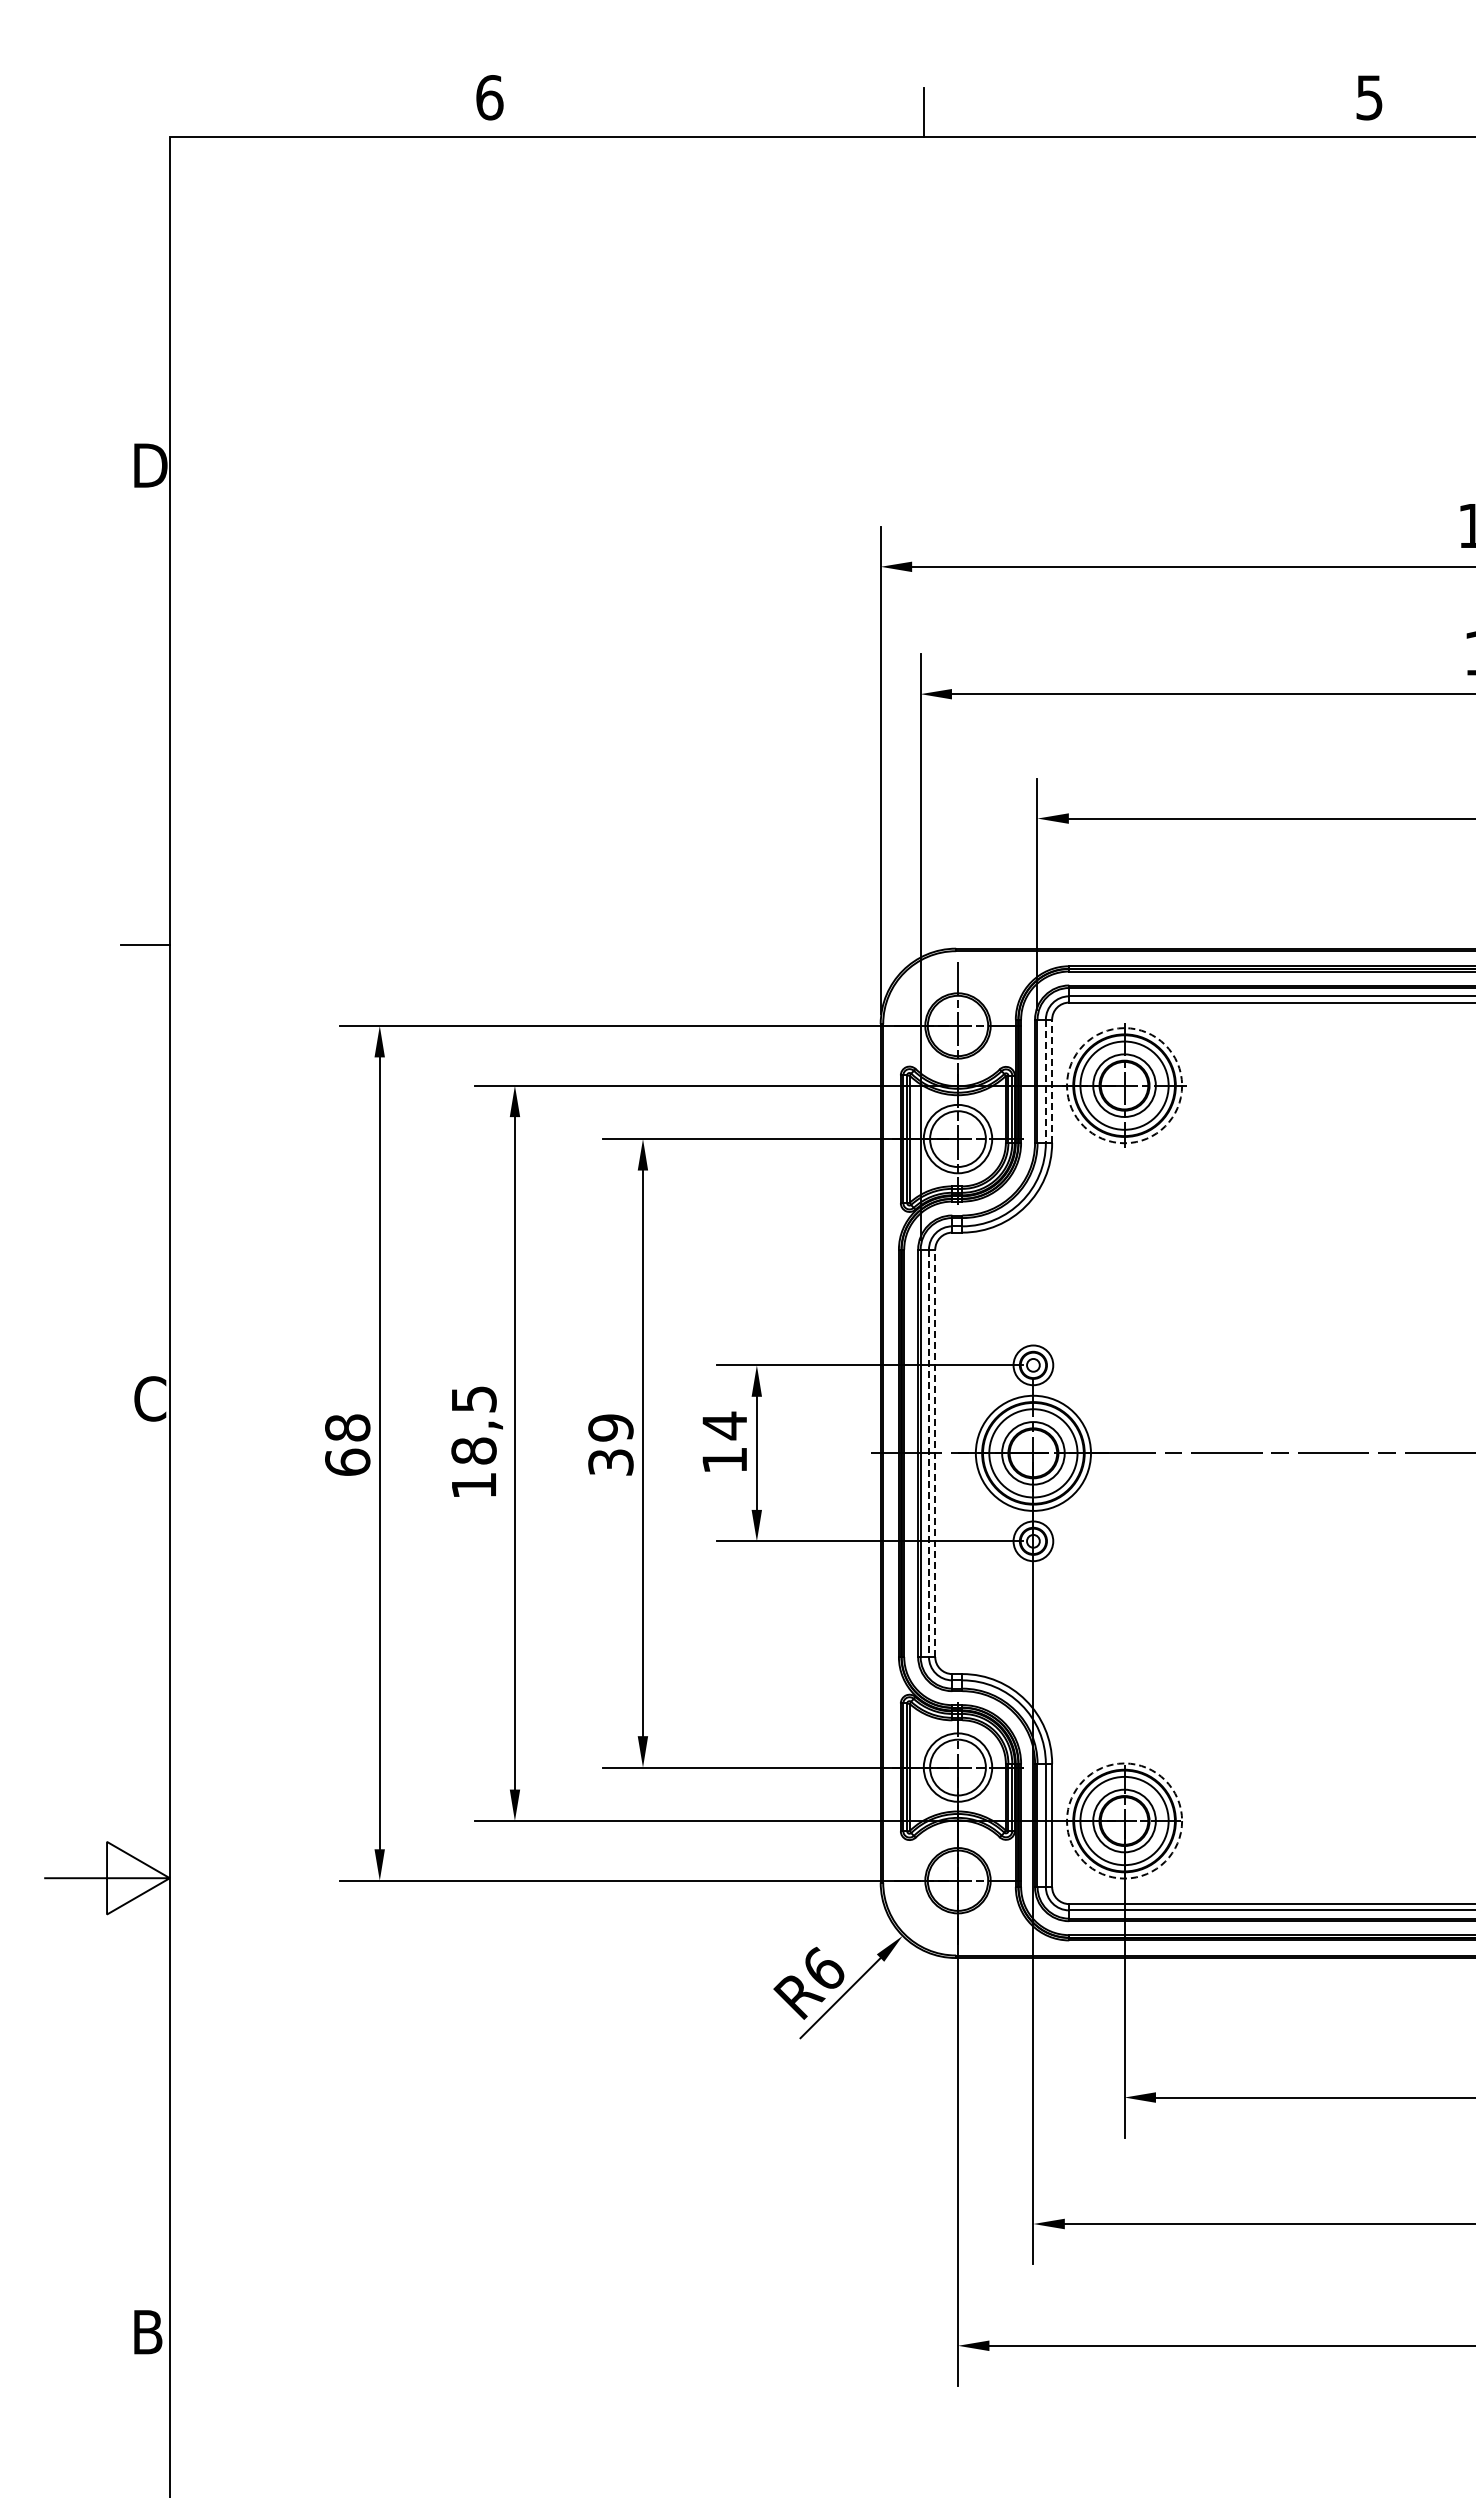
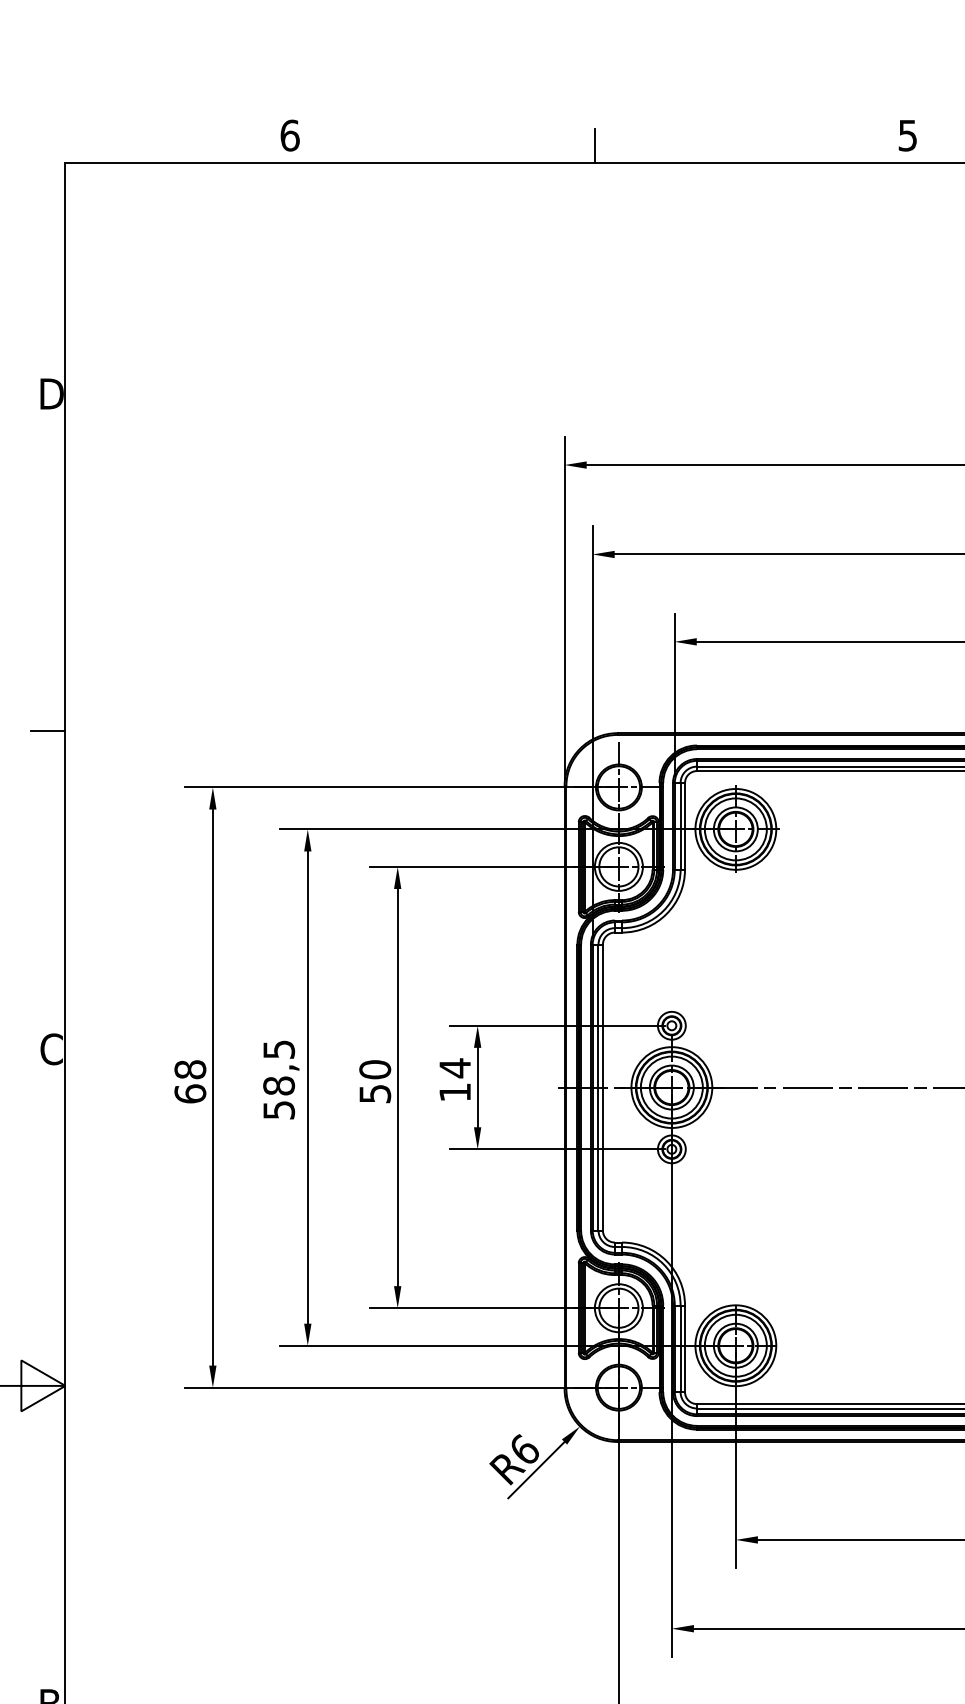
line: (1045, 1081) -> (680, 826), dashed -> solid
line: (1052, 1081) -> (685, 826), dashed -> solid
circle: (1124, 1085) -> (735, 829), dashed -> solid
text: (610, 1444) -> (374, 1081), 39 -> 50
line: (928, 1453) -> (598, 1087), dashed -> solid
line: (935, 1453) -> (603, 1087), dashed -> solid
text: (474, 1485) -> (279, 1110), 18,5 -> 58,5
circle: (1124, 1820) -> (735, 1345), dashed -> solid

